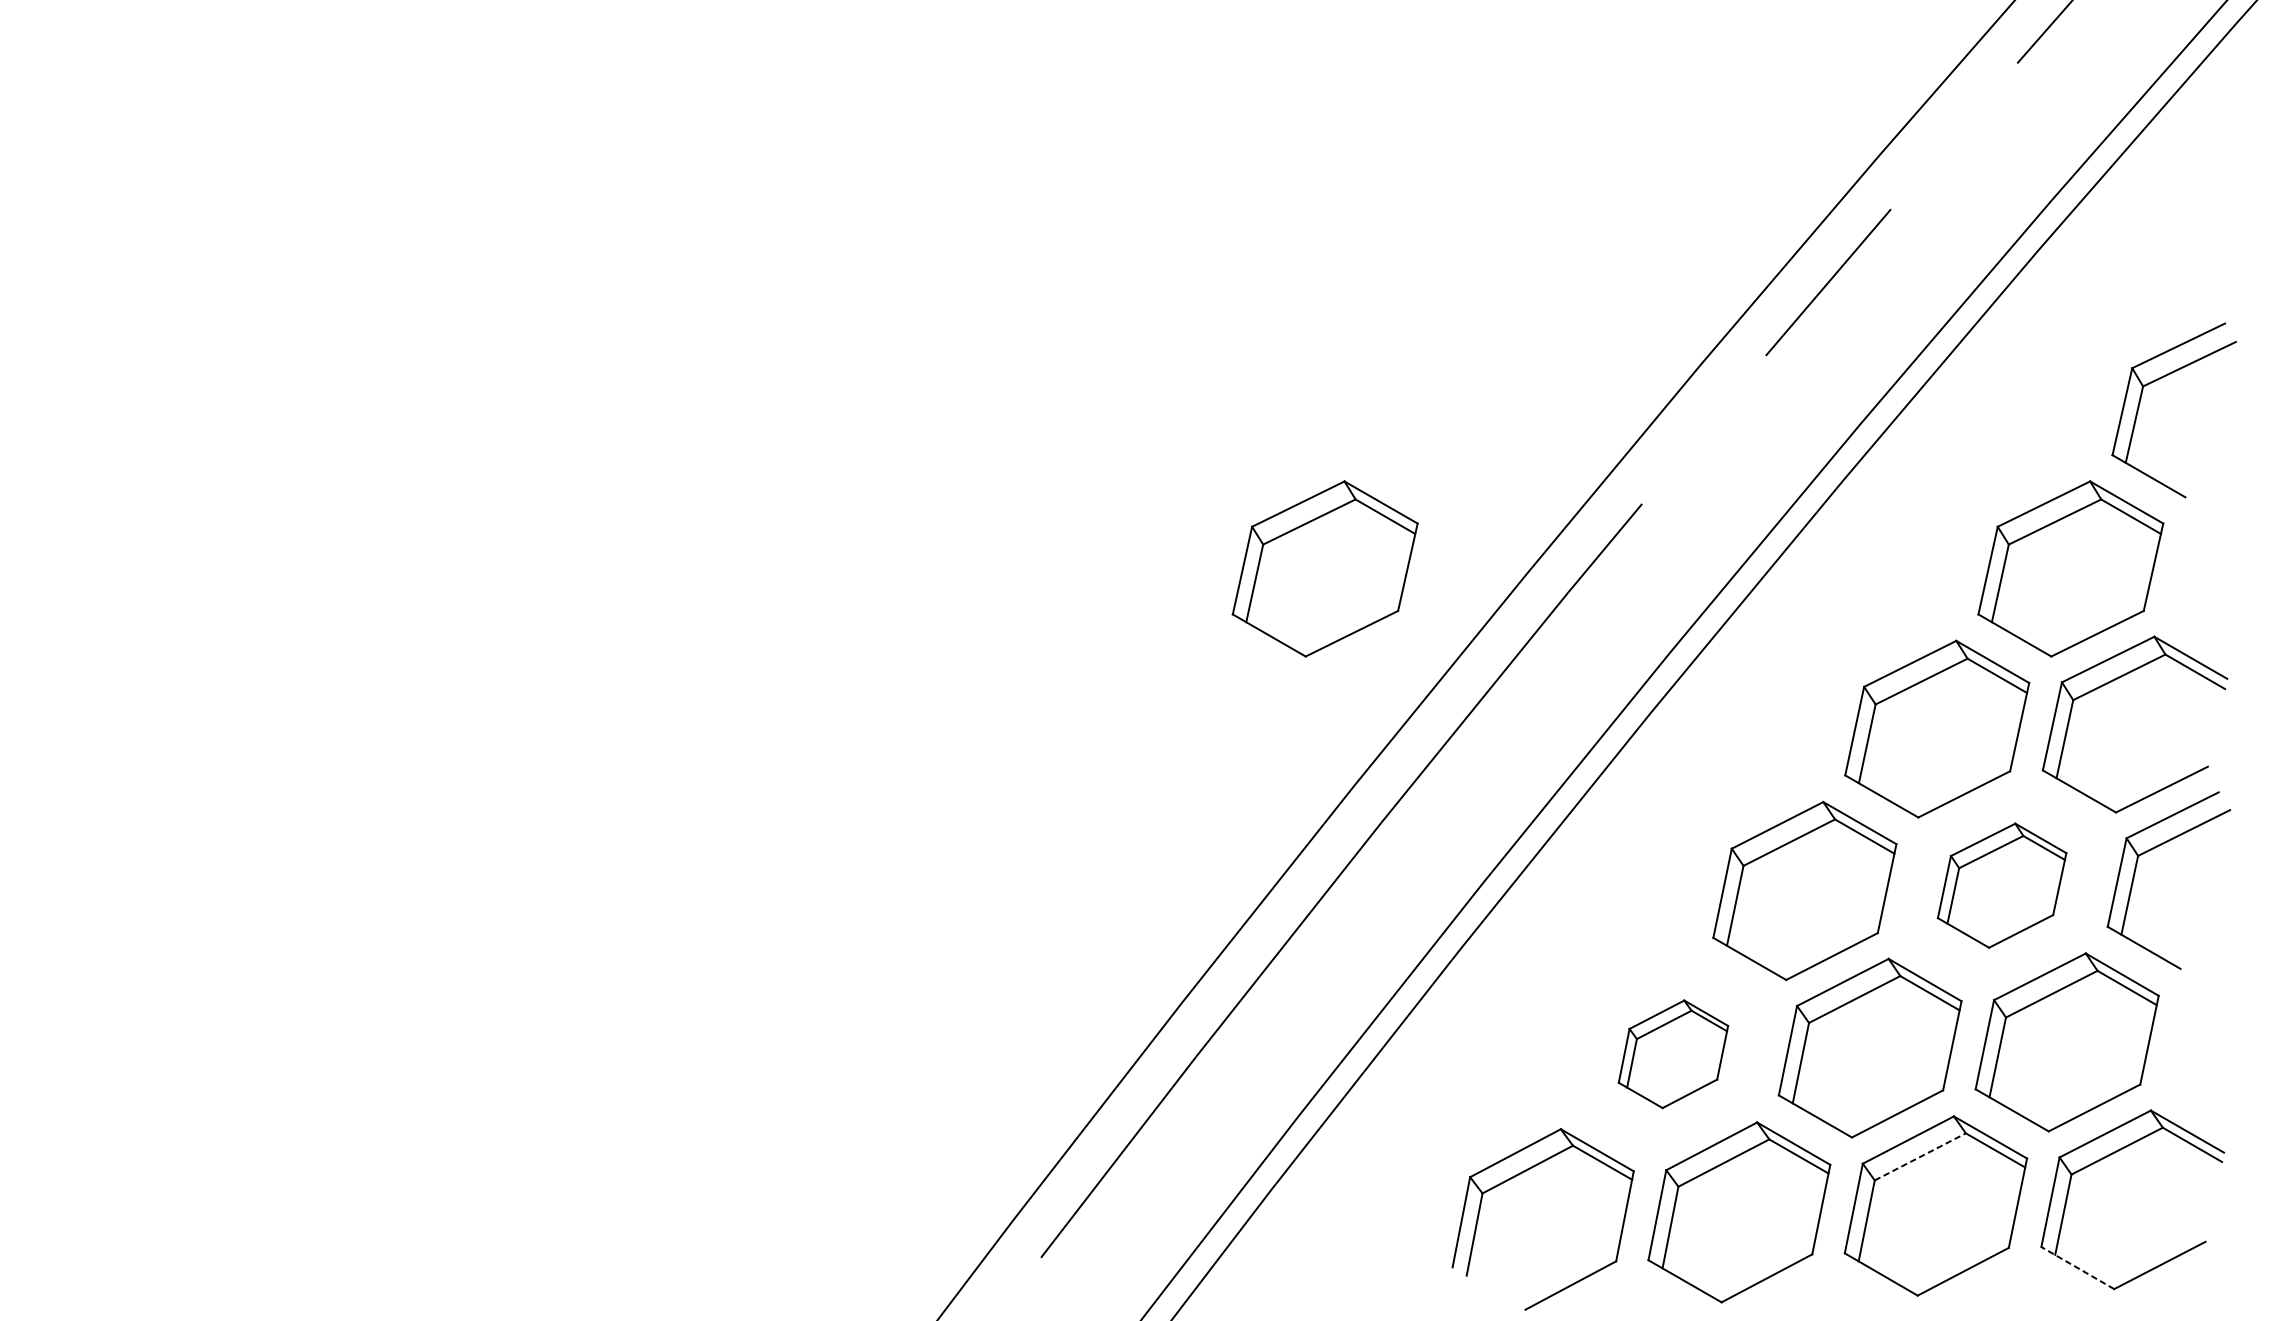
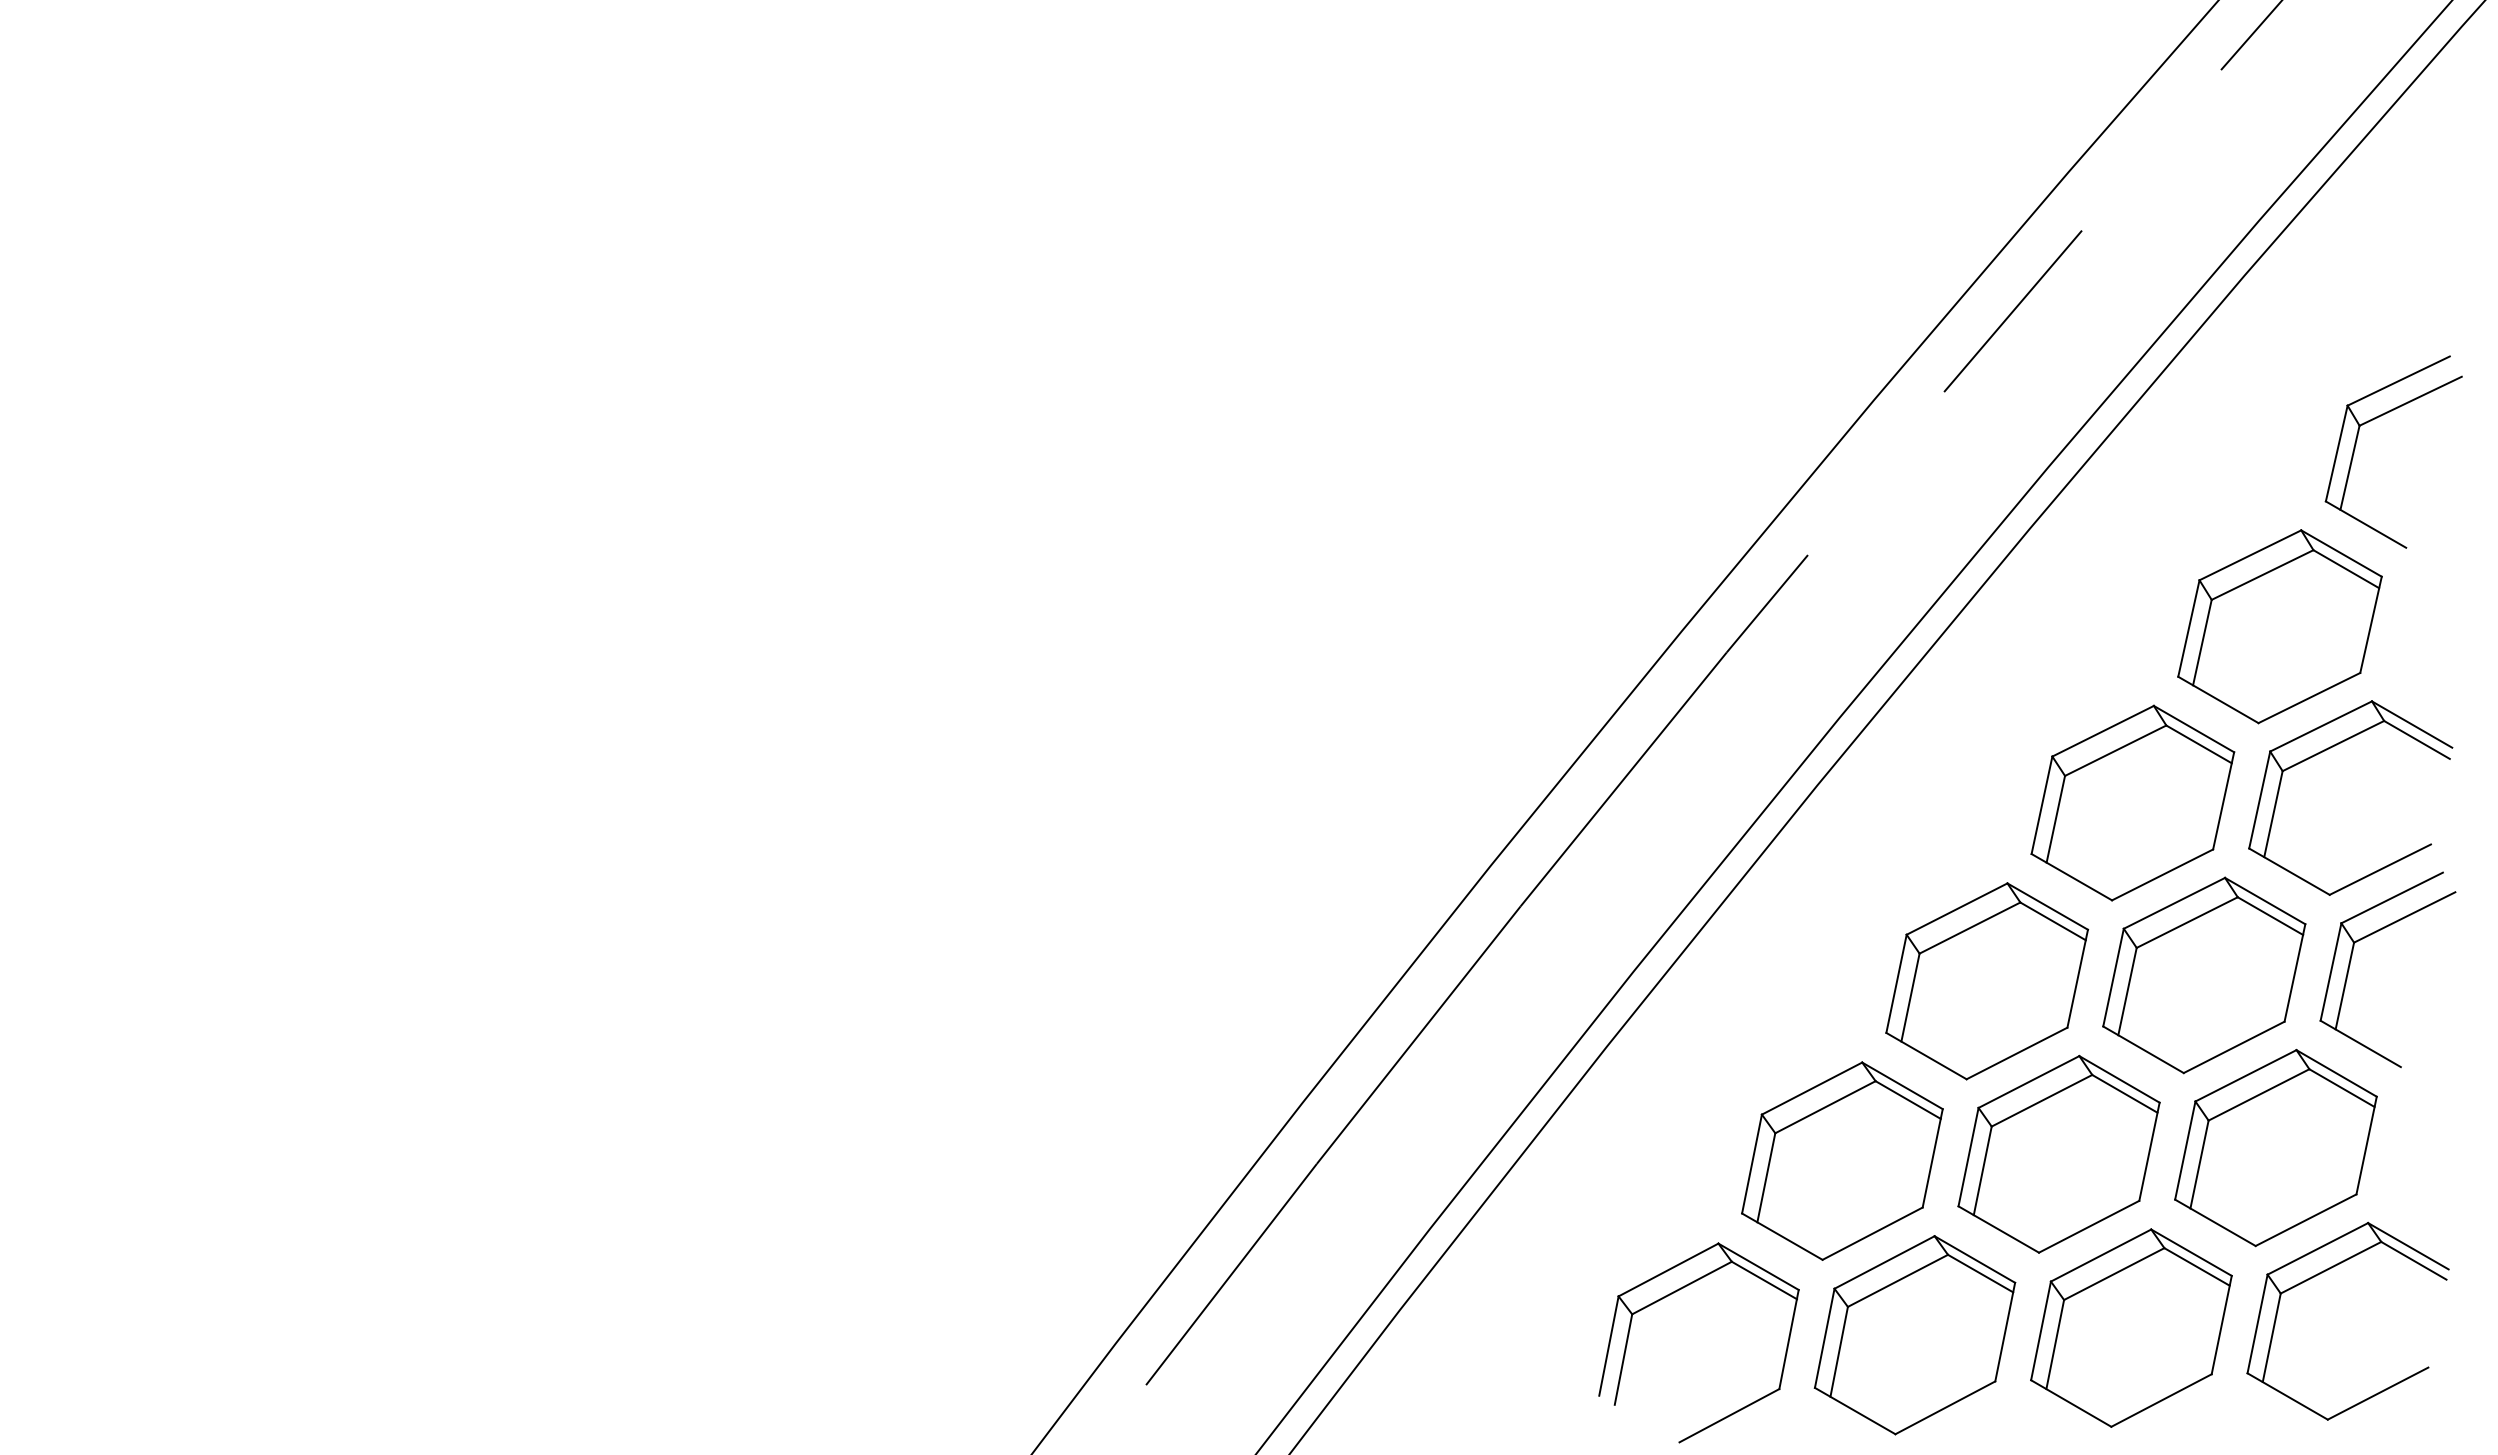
part: (1324, 568) -> (1458, 626), removed
part: (2002, 885) -> (2204, 975), size x1.43
part: (1673, 1053) -> (1842, 1160), size x1.67
line: (1920, 1156) -> (2114, 1273), dashed -> solid
line: (2077, 1268) -> (2287, 1396), dashed -> solid

